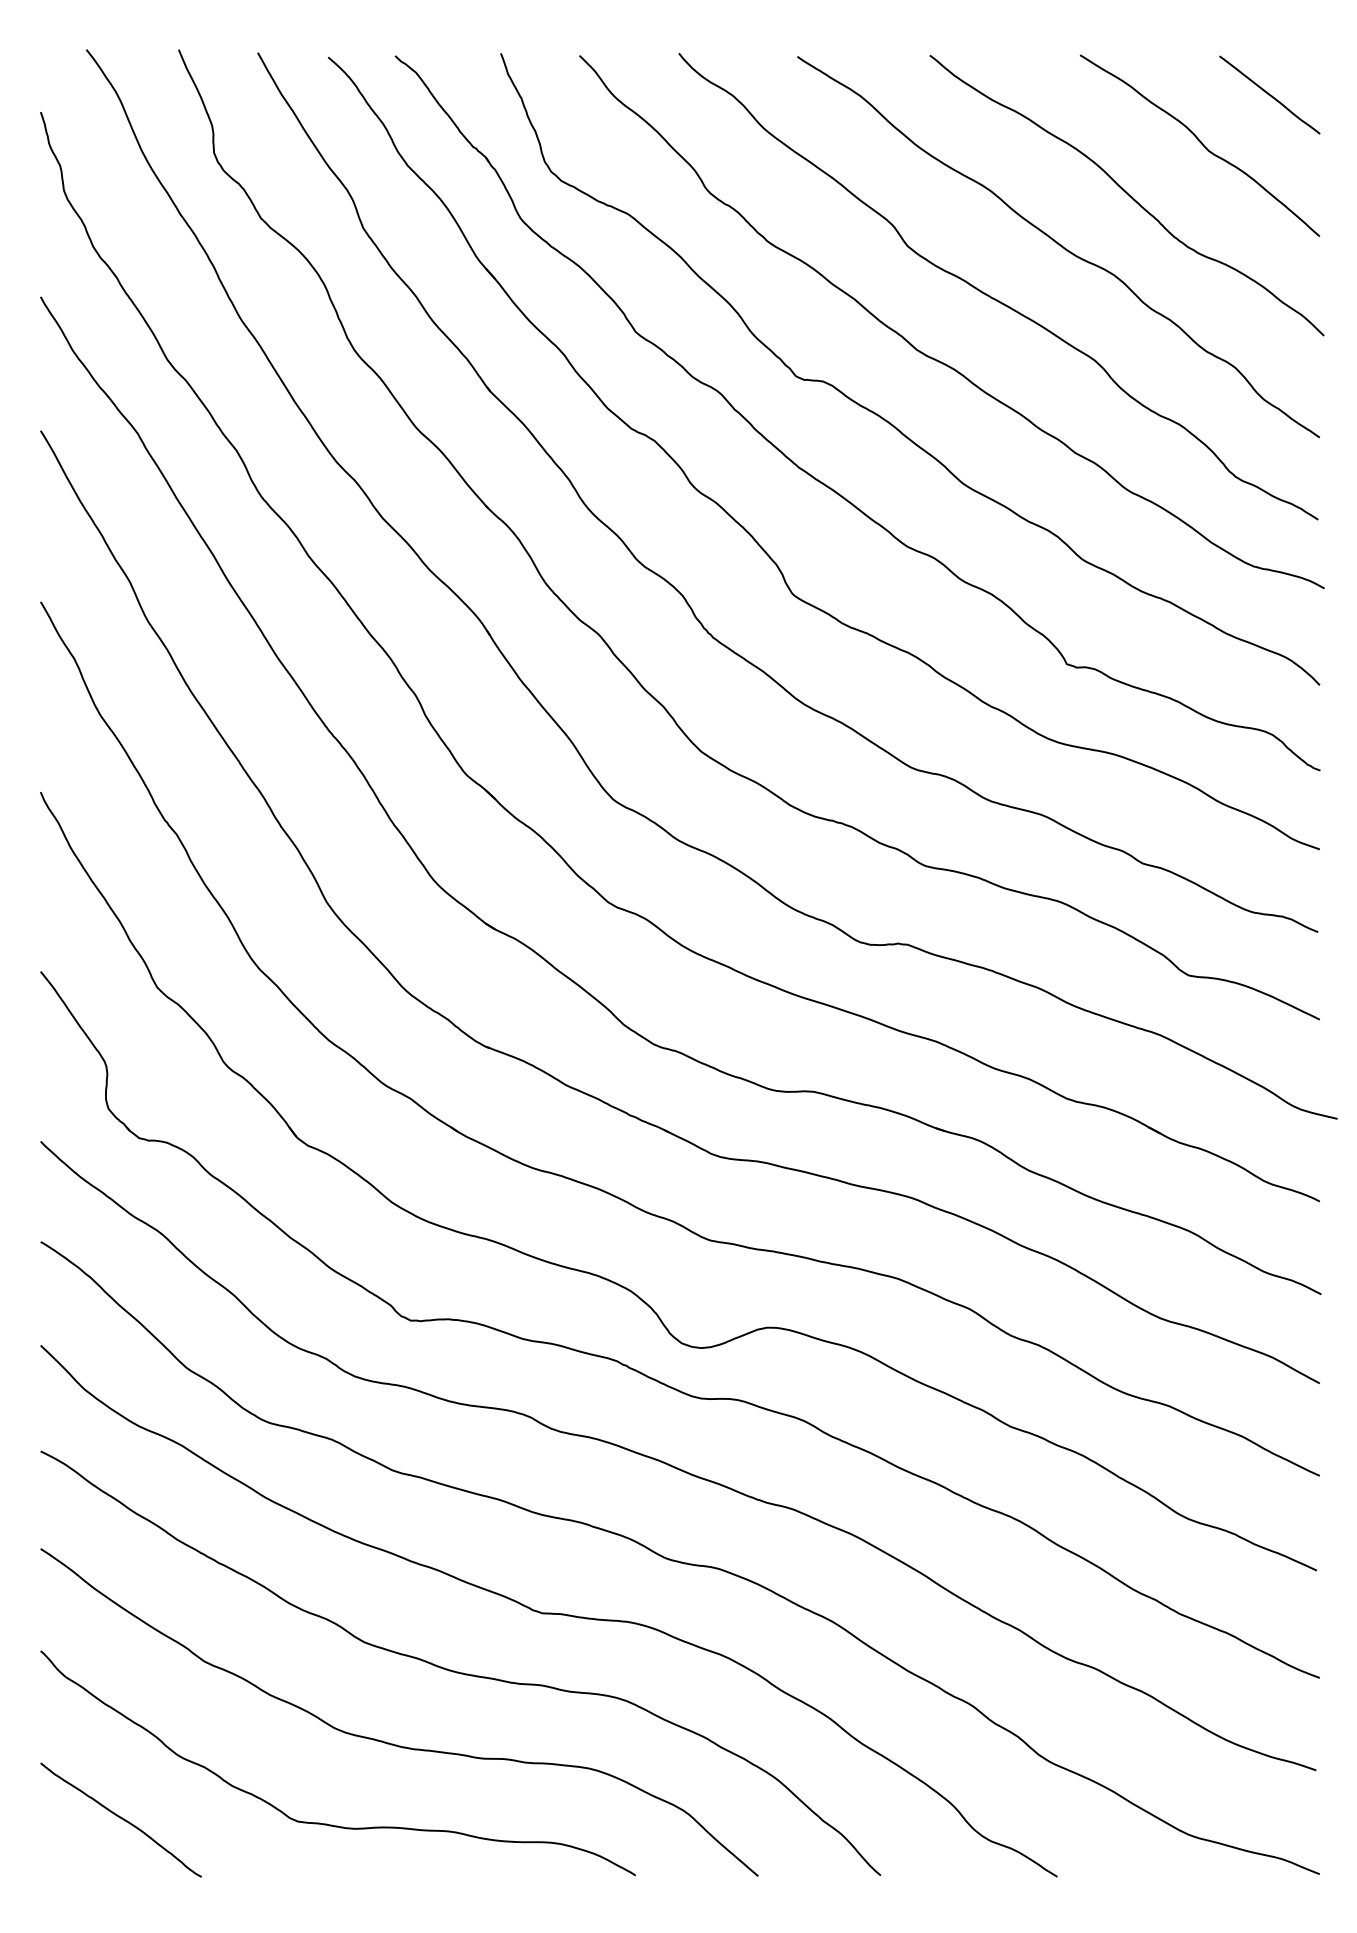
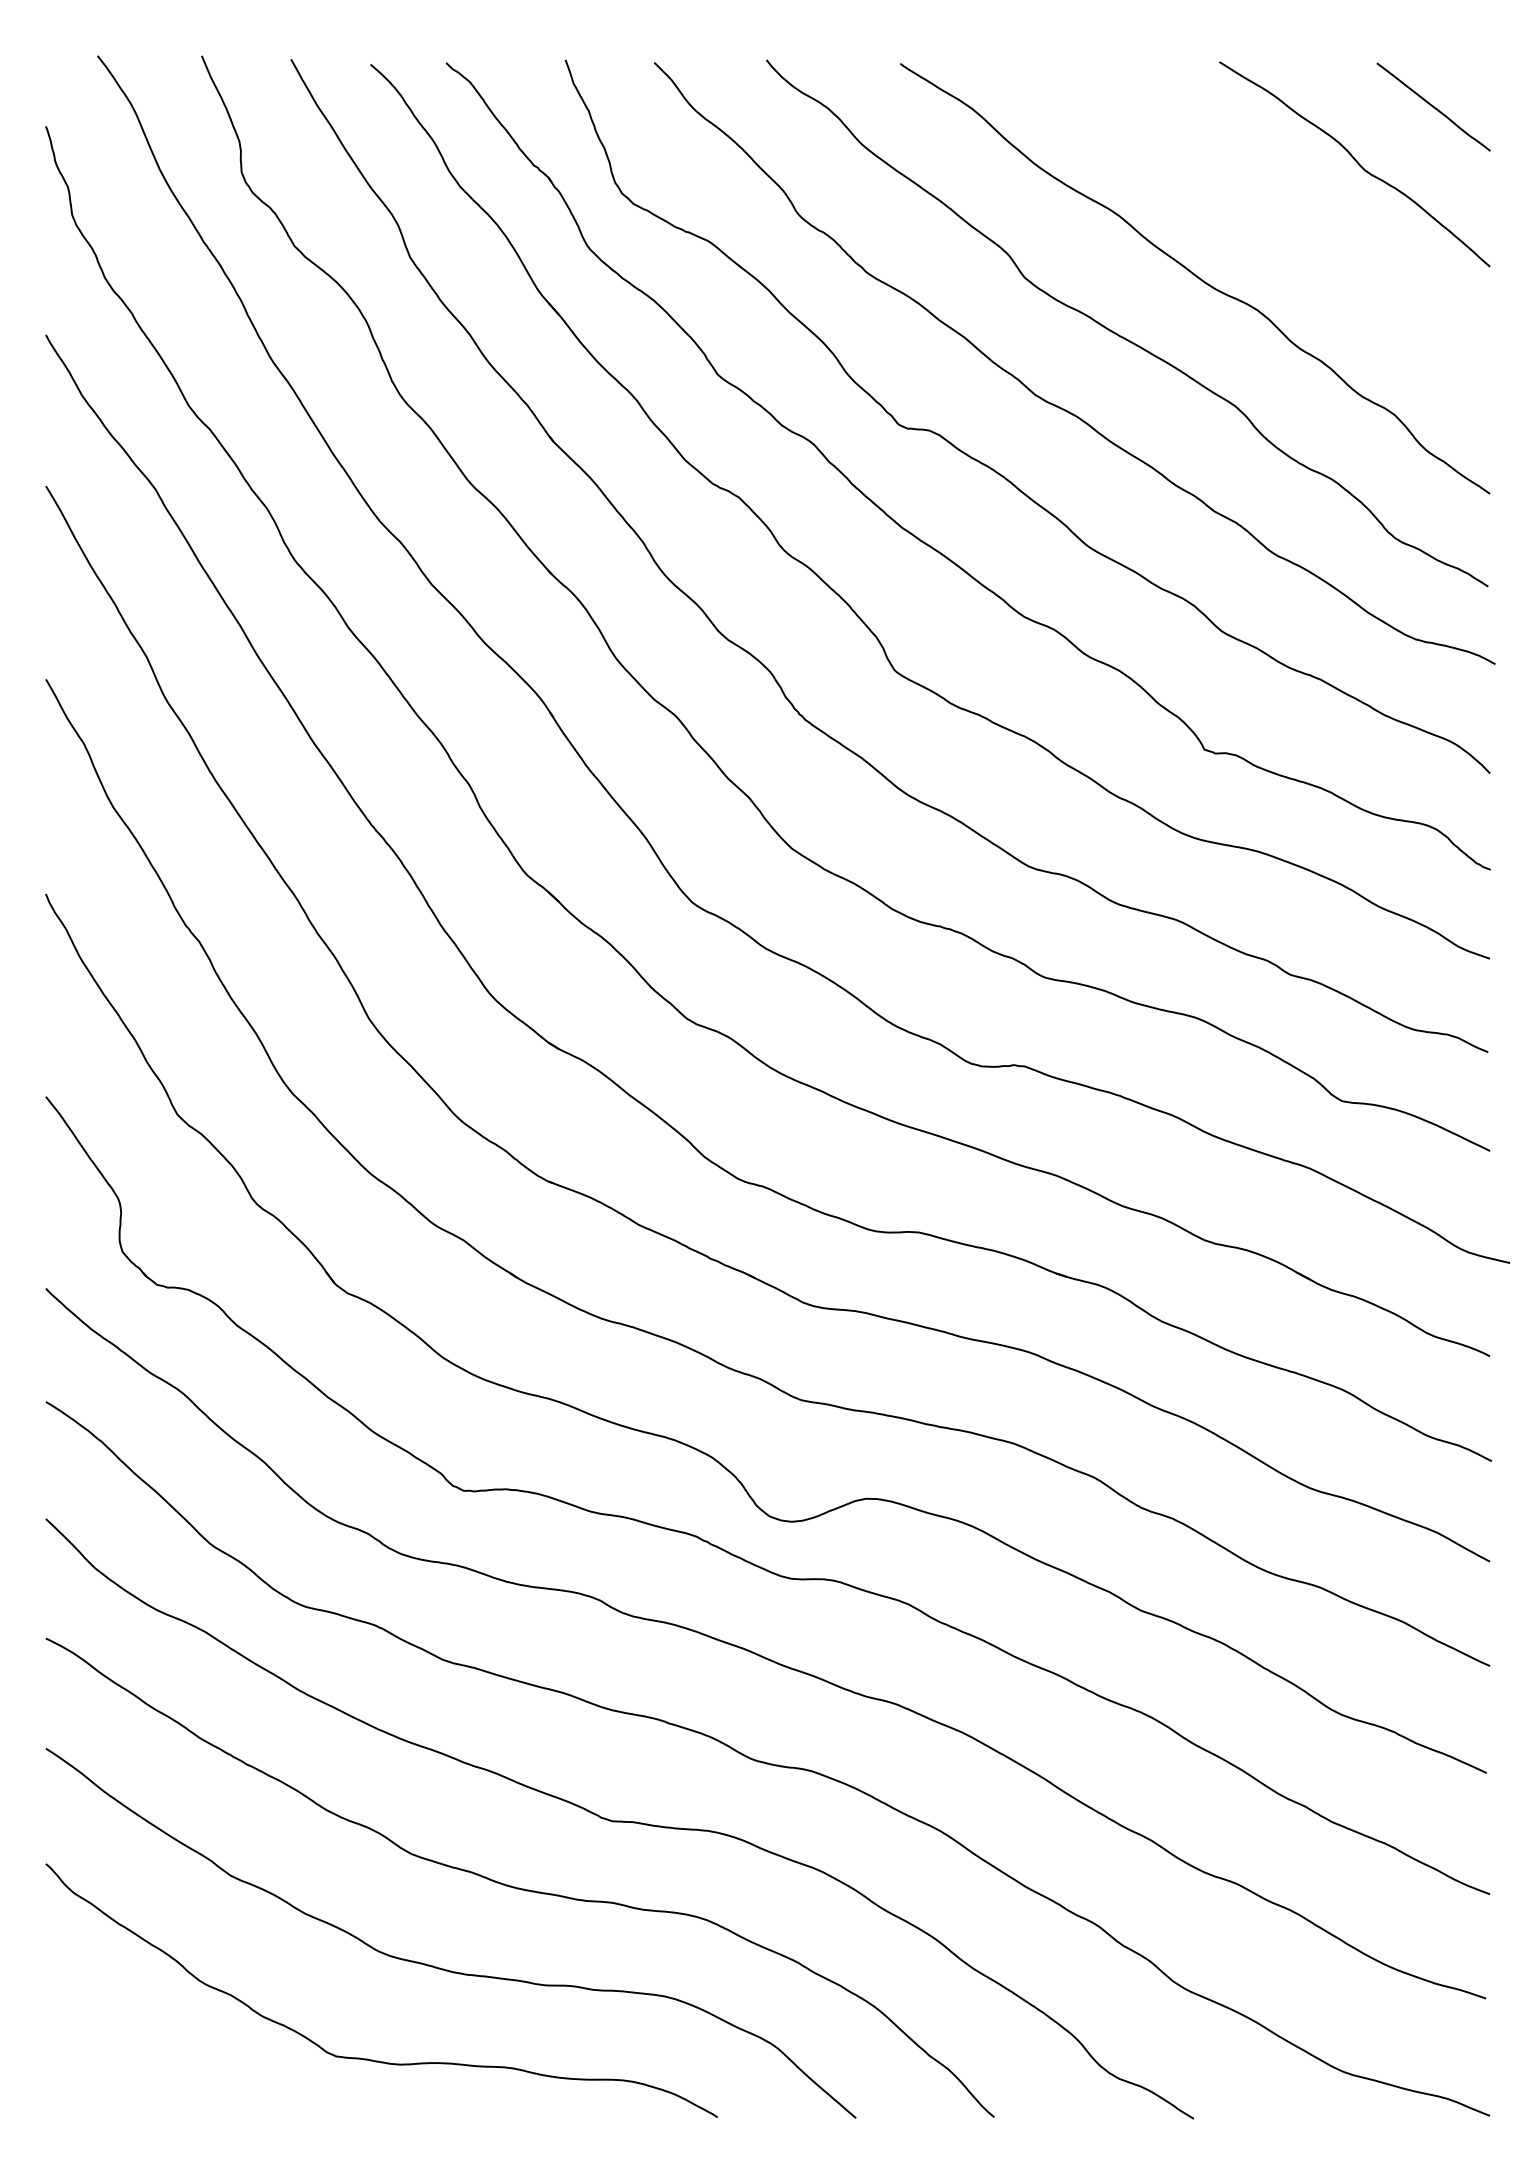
curve: (1127, 194) -> (1272, 219), removed
curve: (120, 1818) -> (136, 2053), removed

